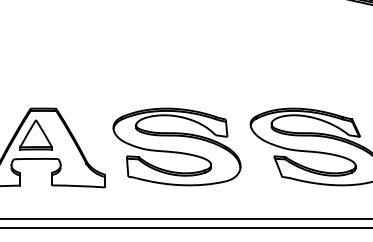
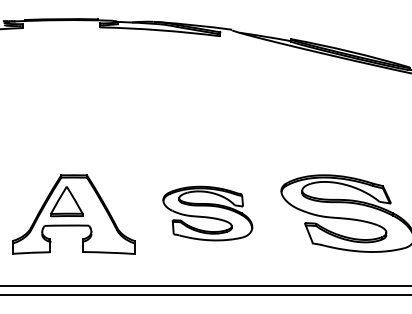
part: (176, 146) -> (207, 213), size x0.7

